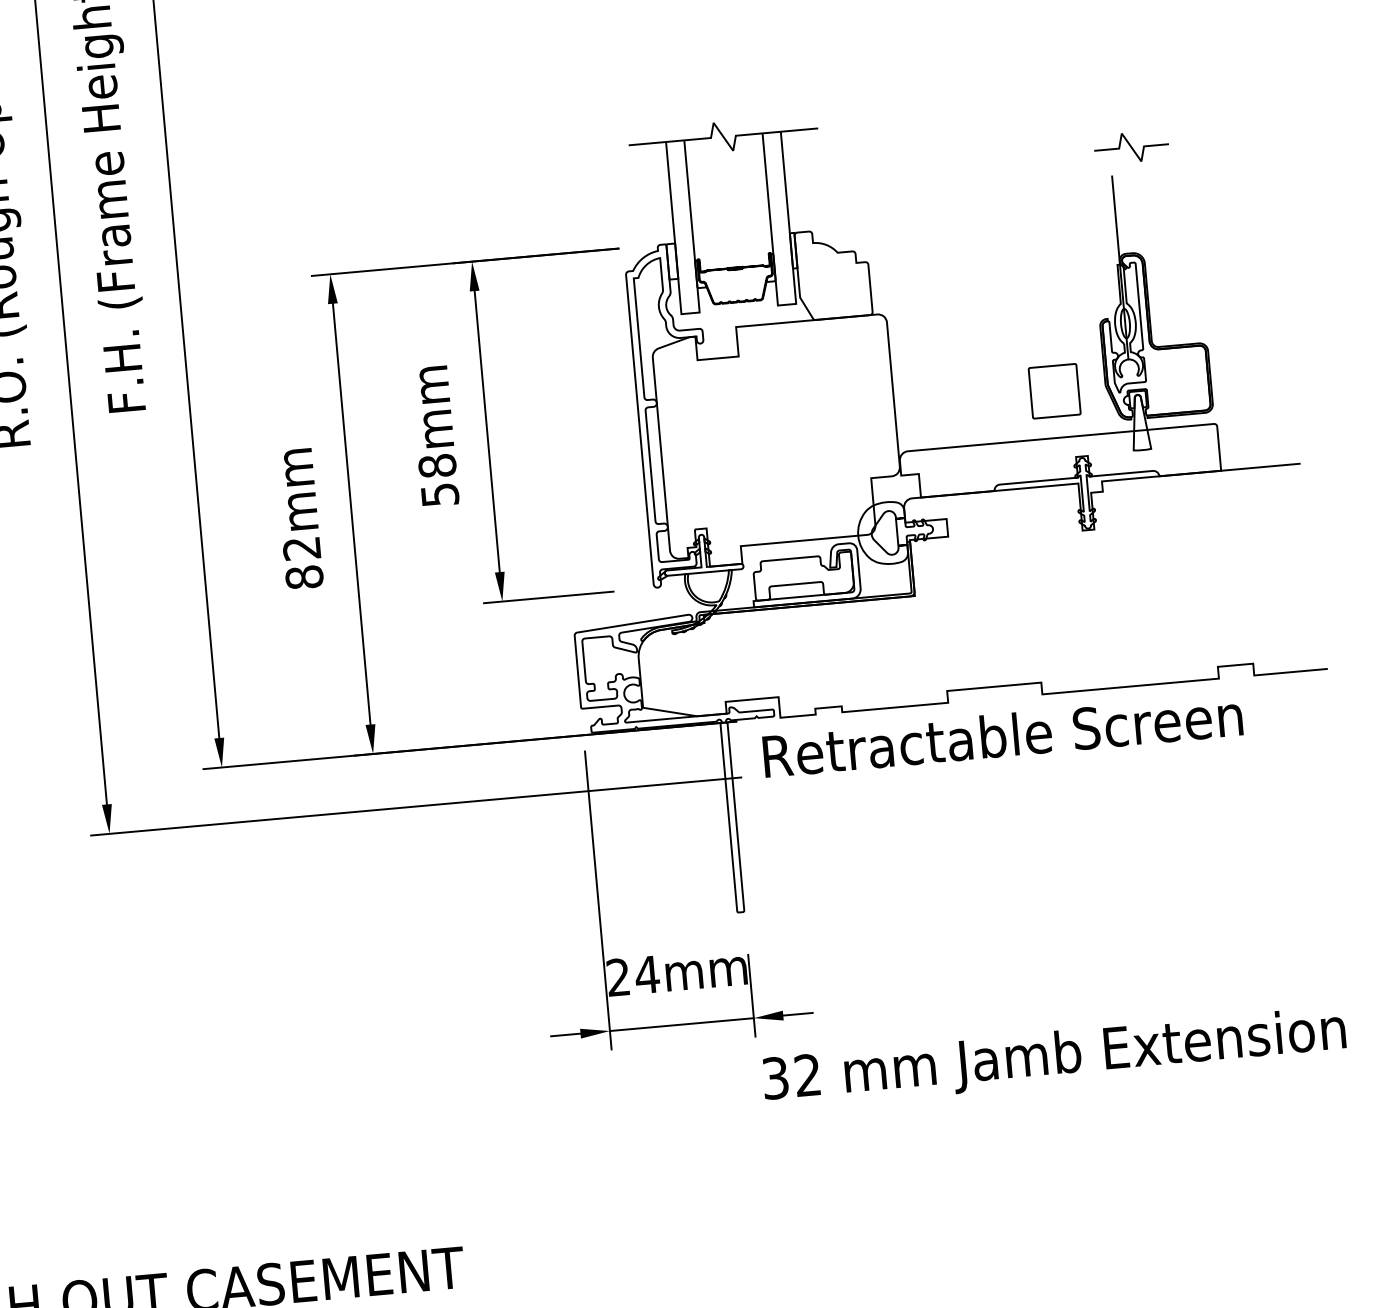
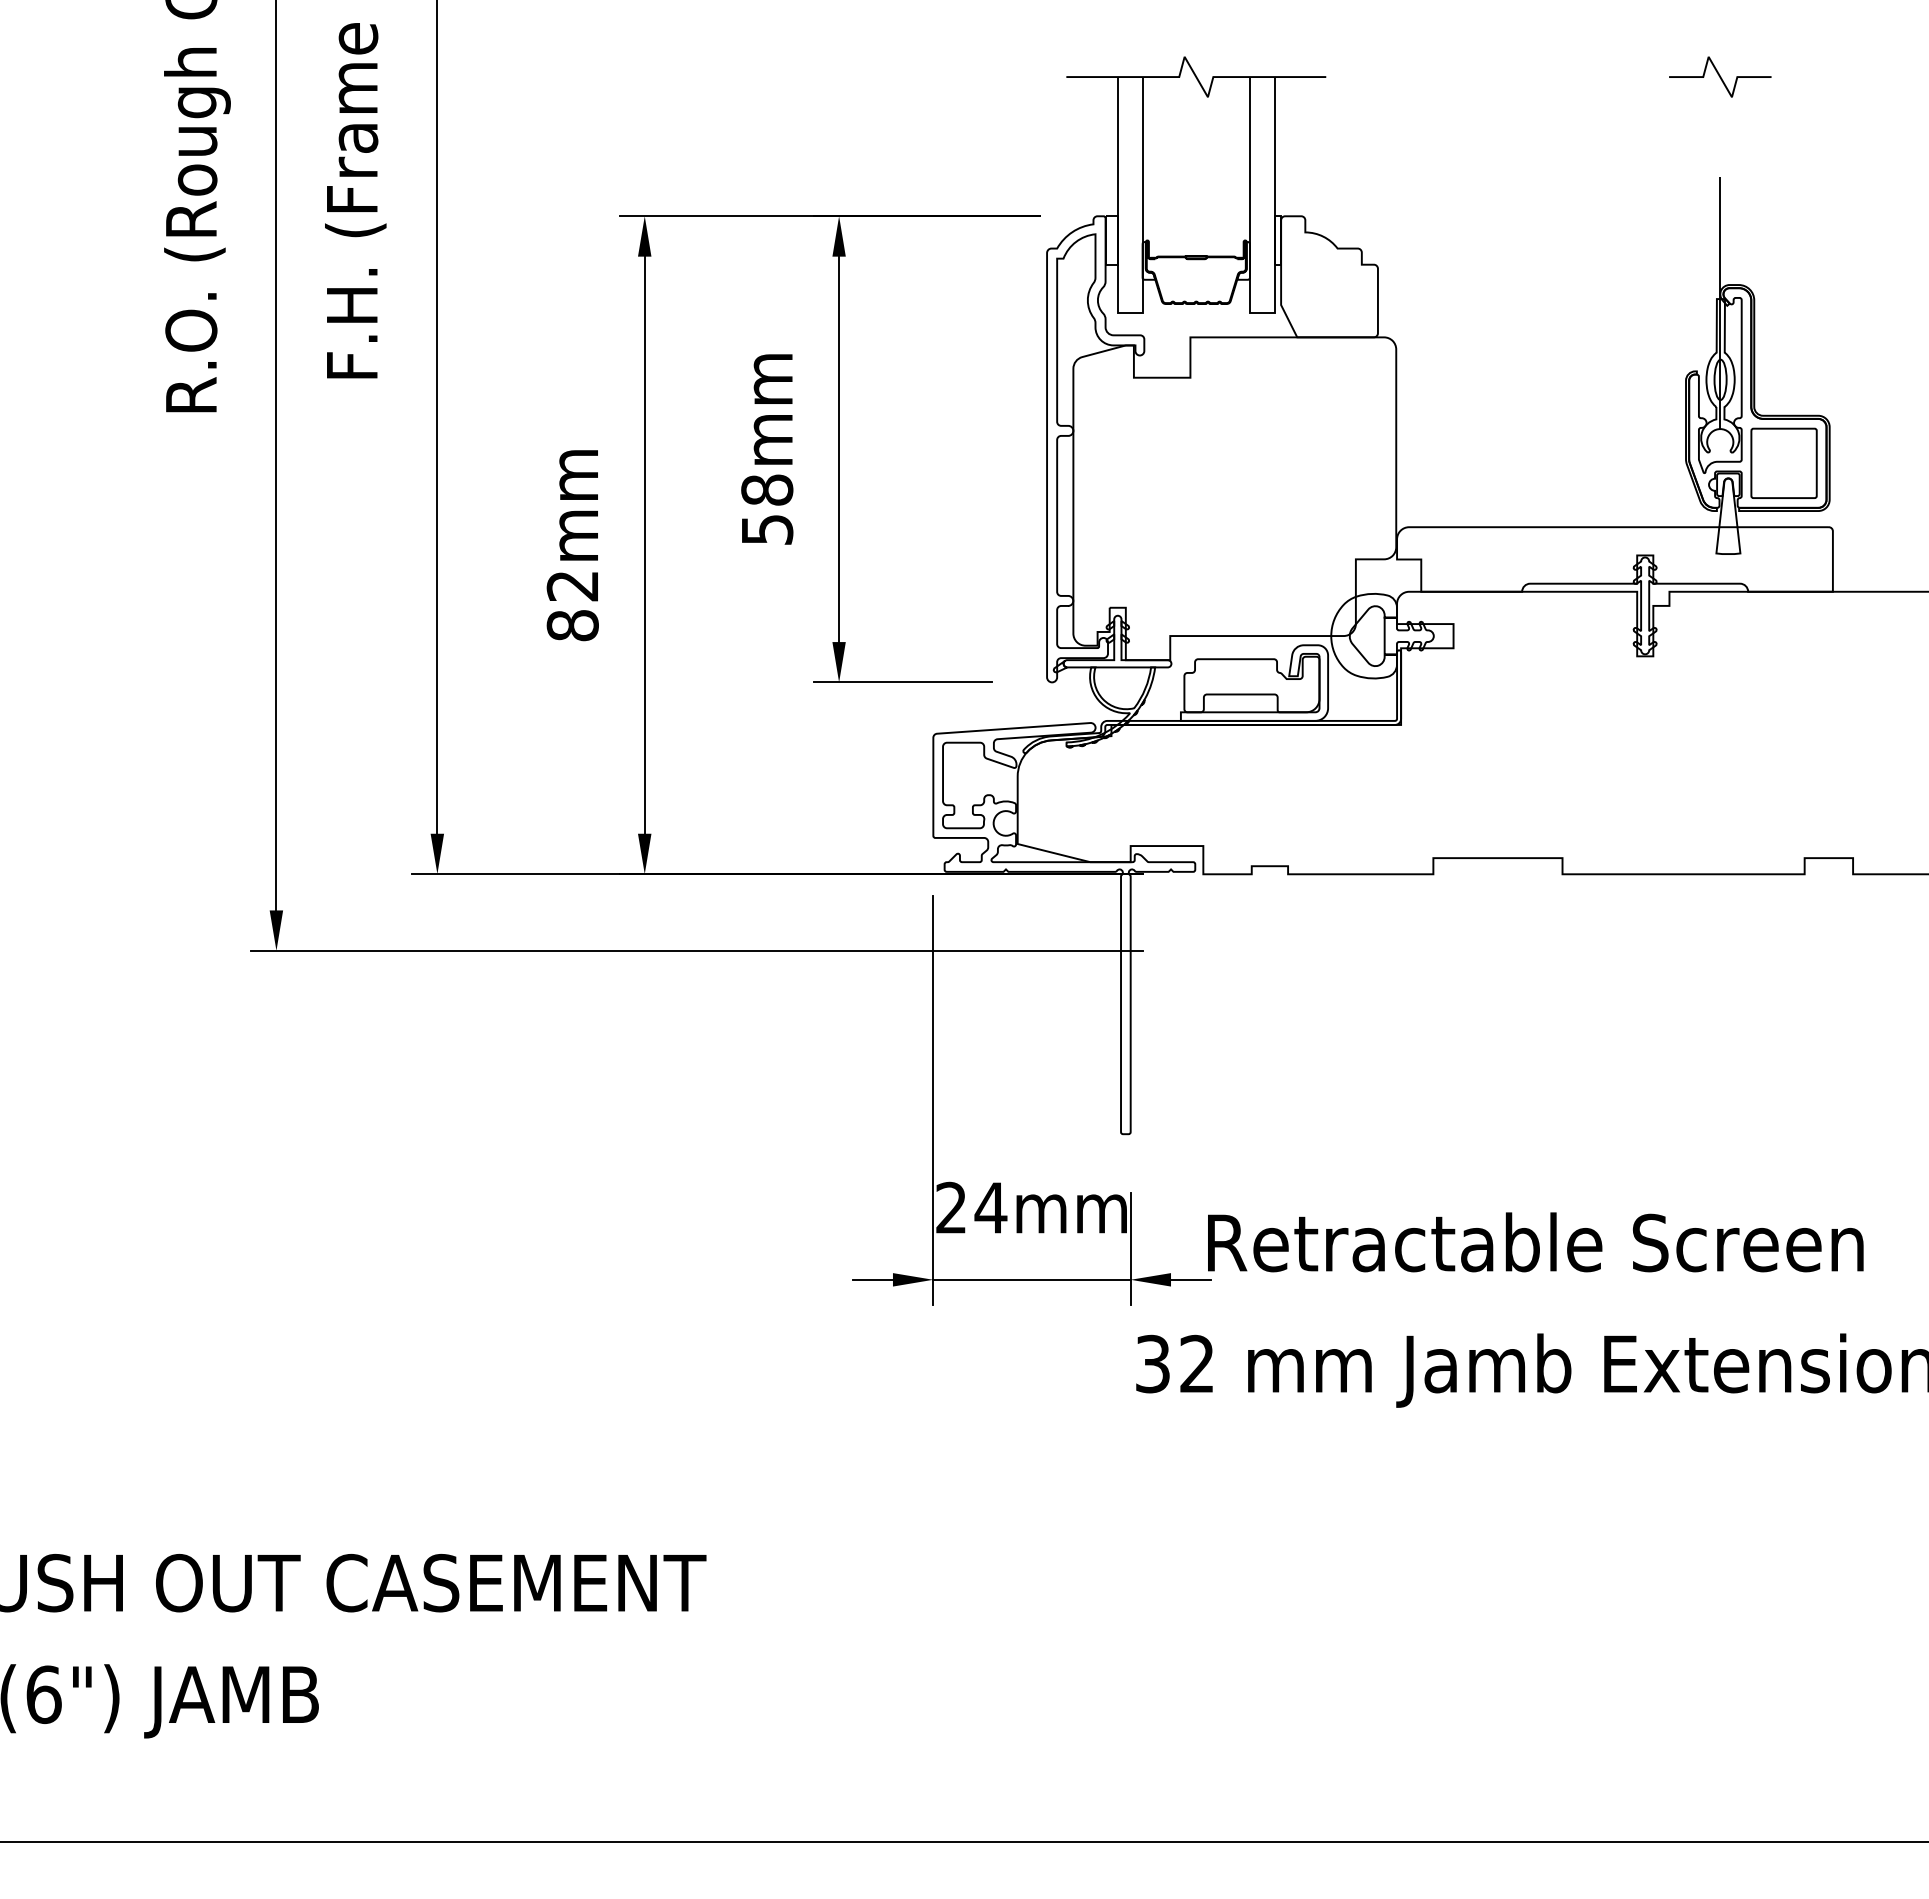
curve: (1131, 147) -> (1720, 76), moved
part: (1054, 390) -> (1783, 462), moved
text: (1002, 735) -> (1535, 1242), moved

